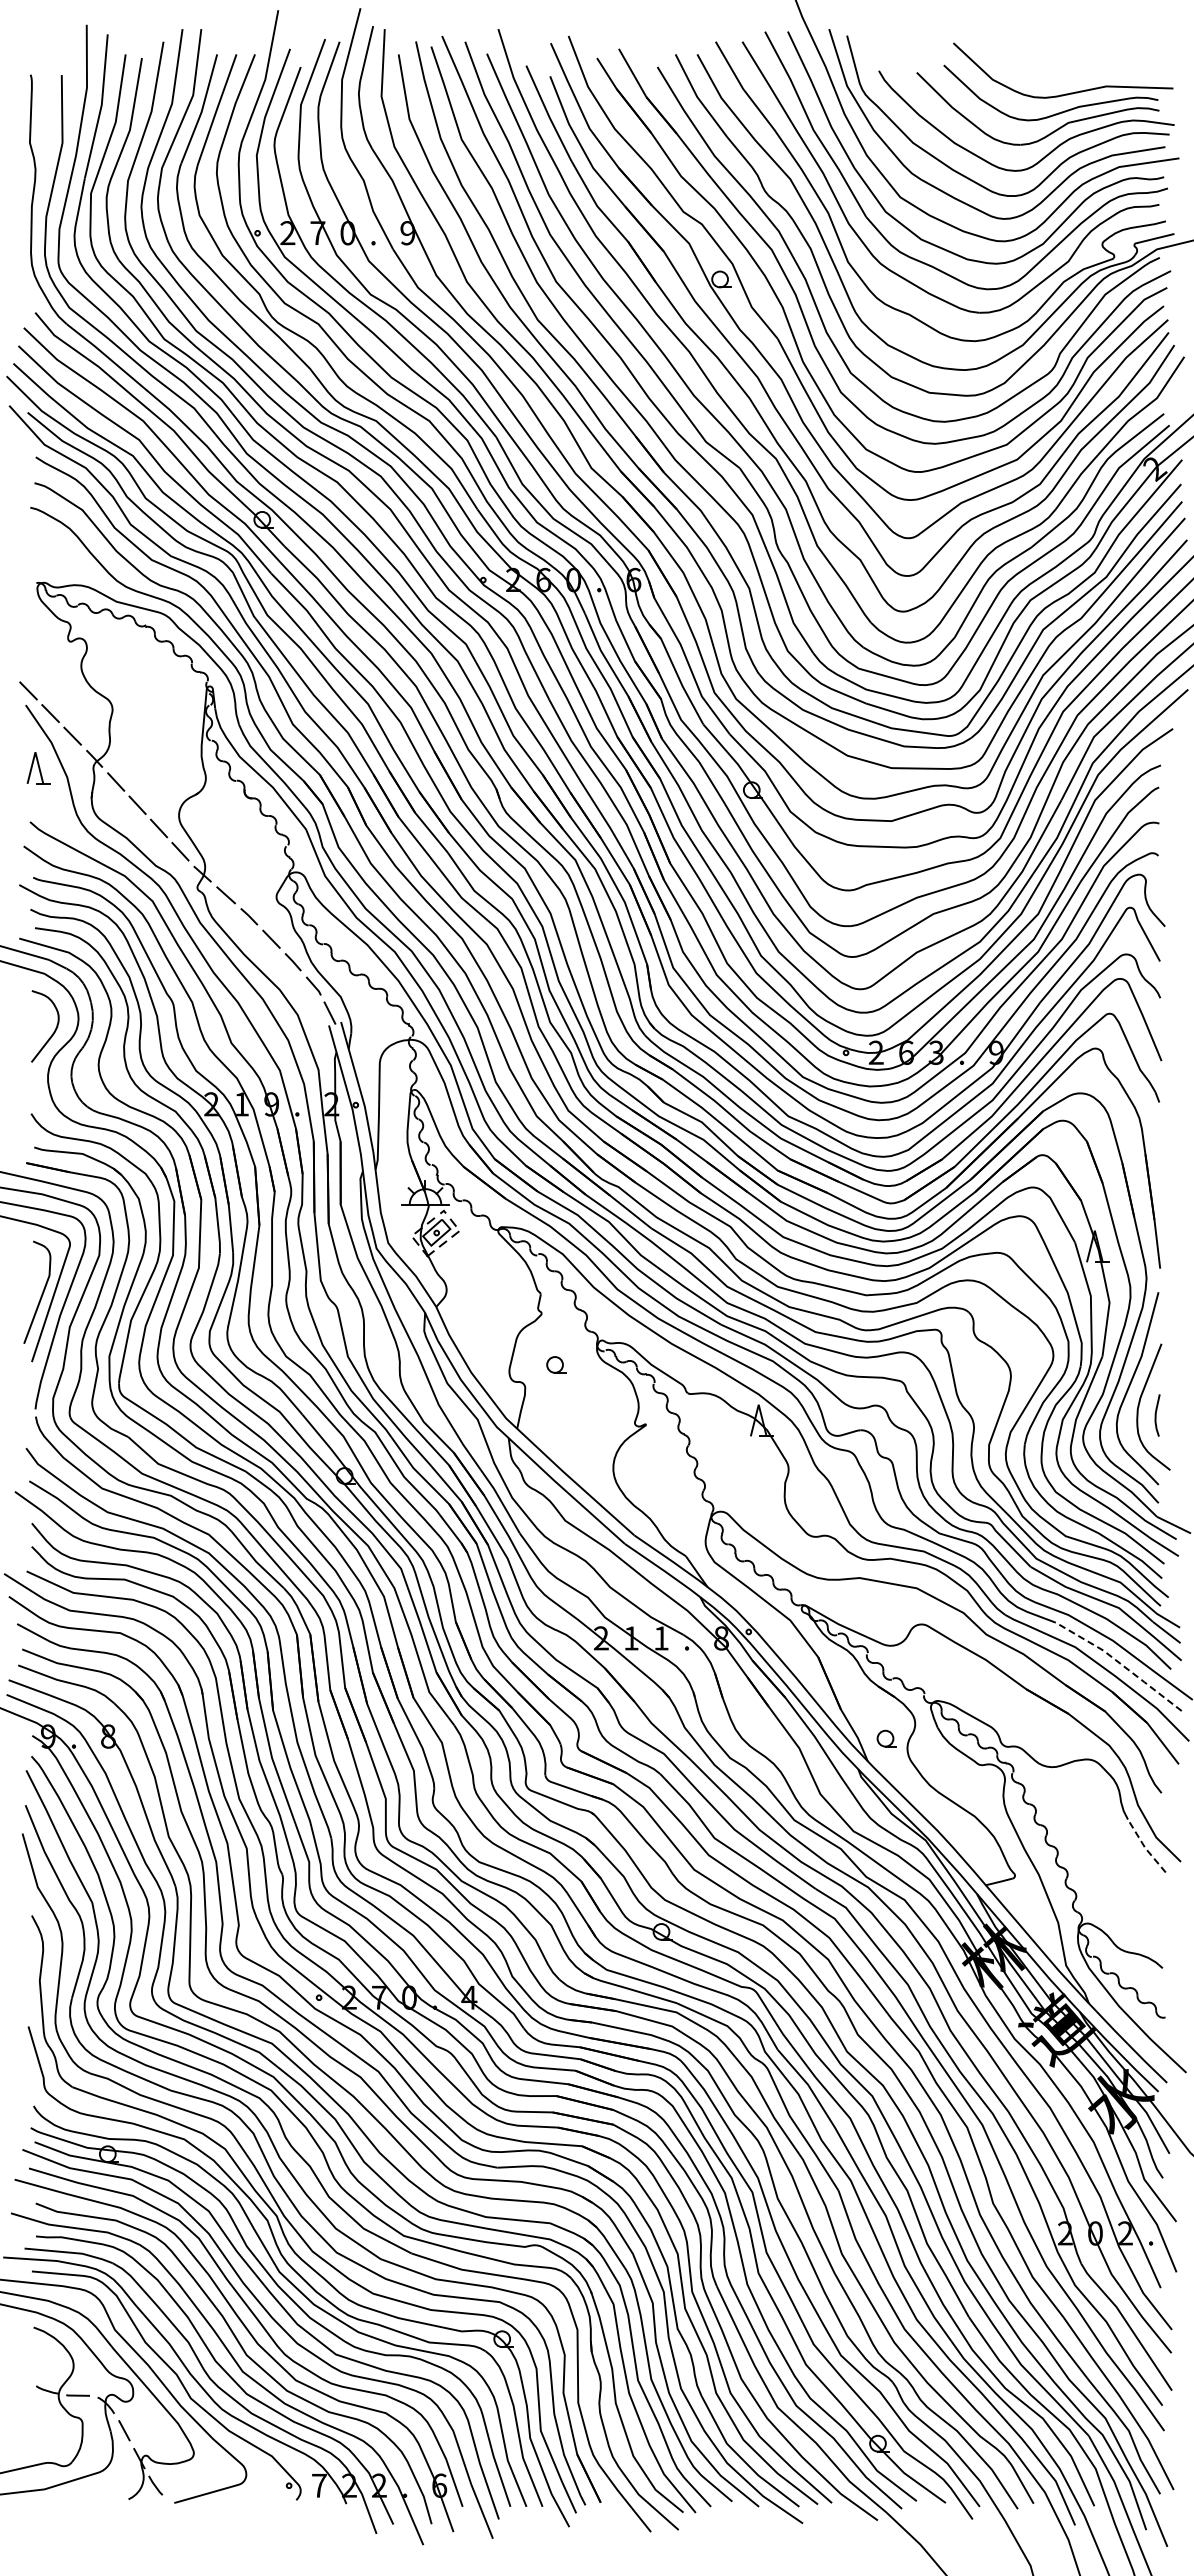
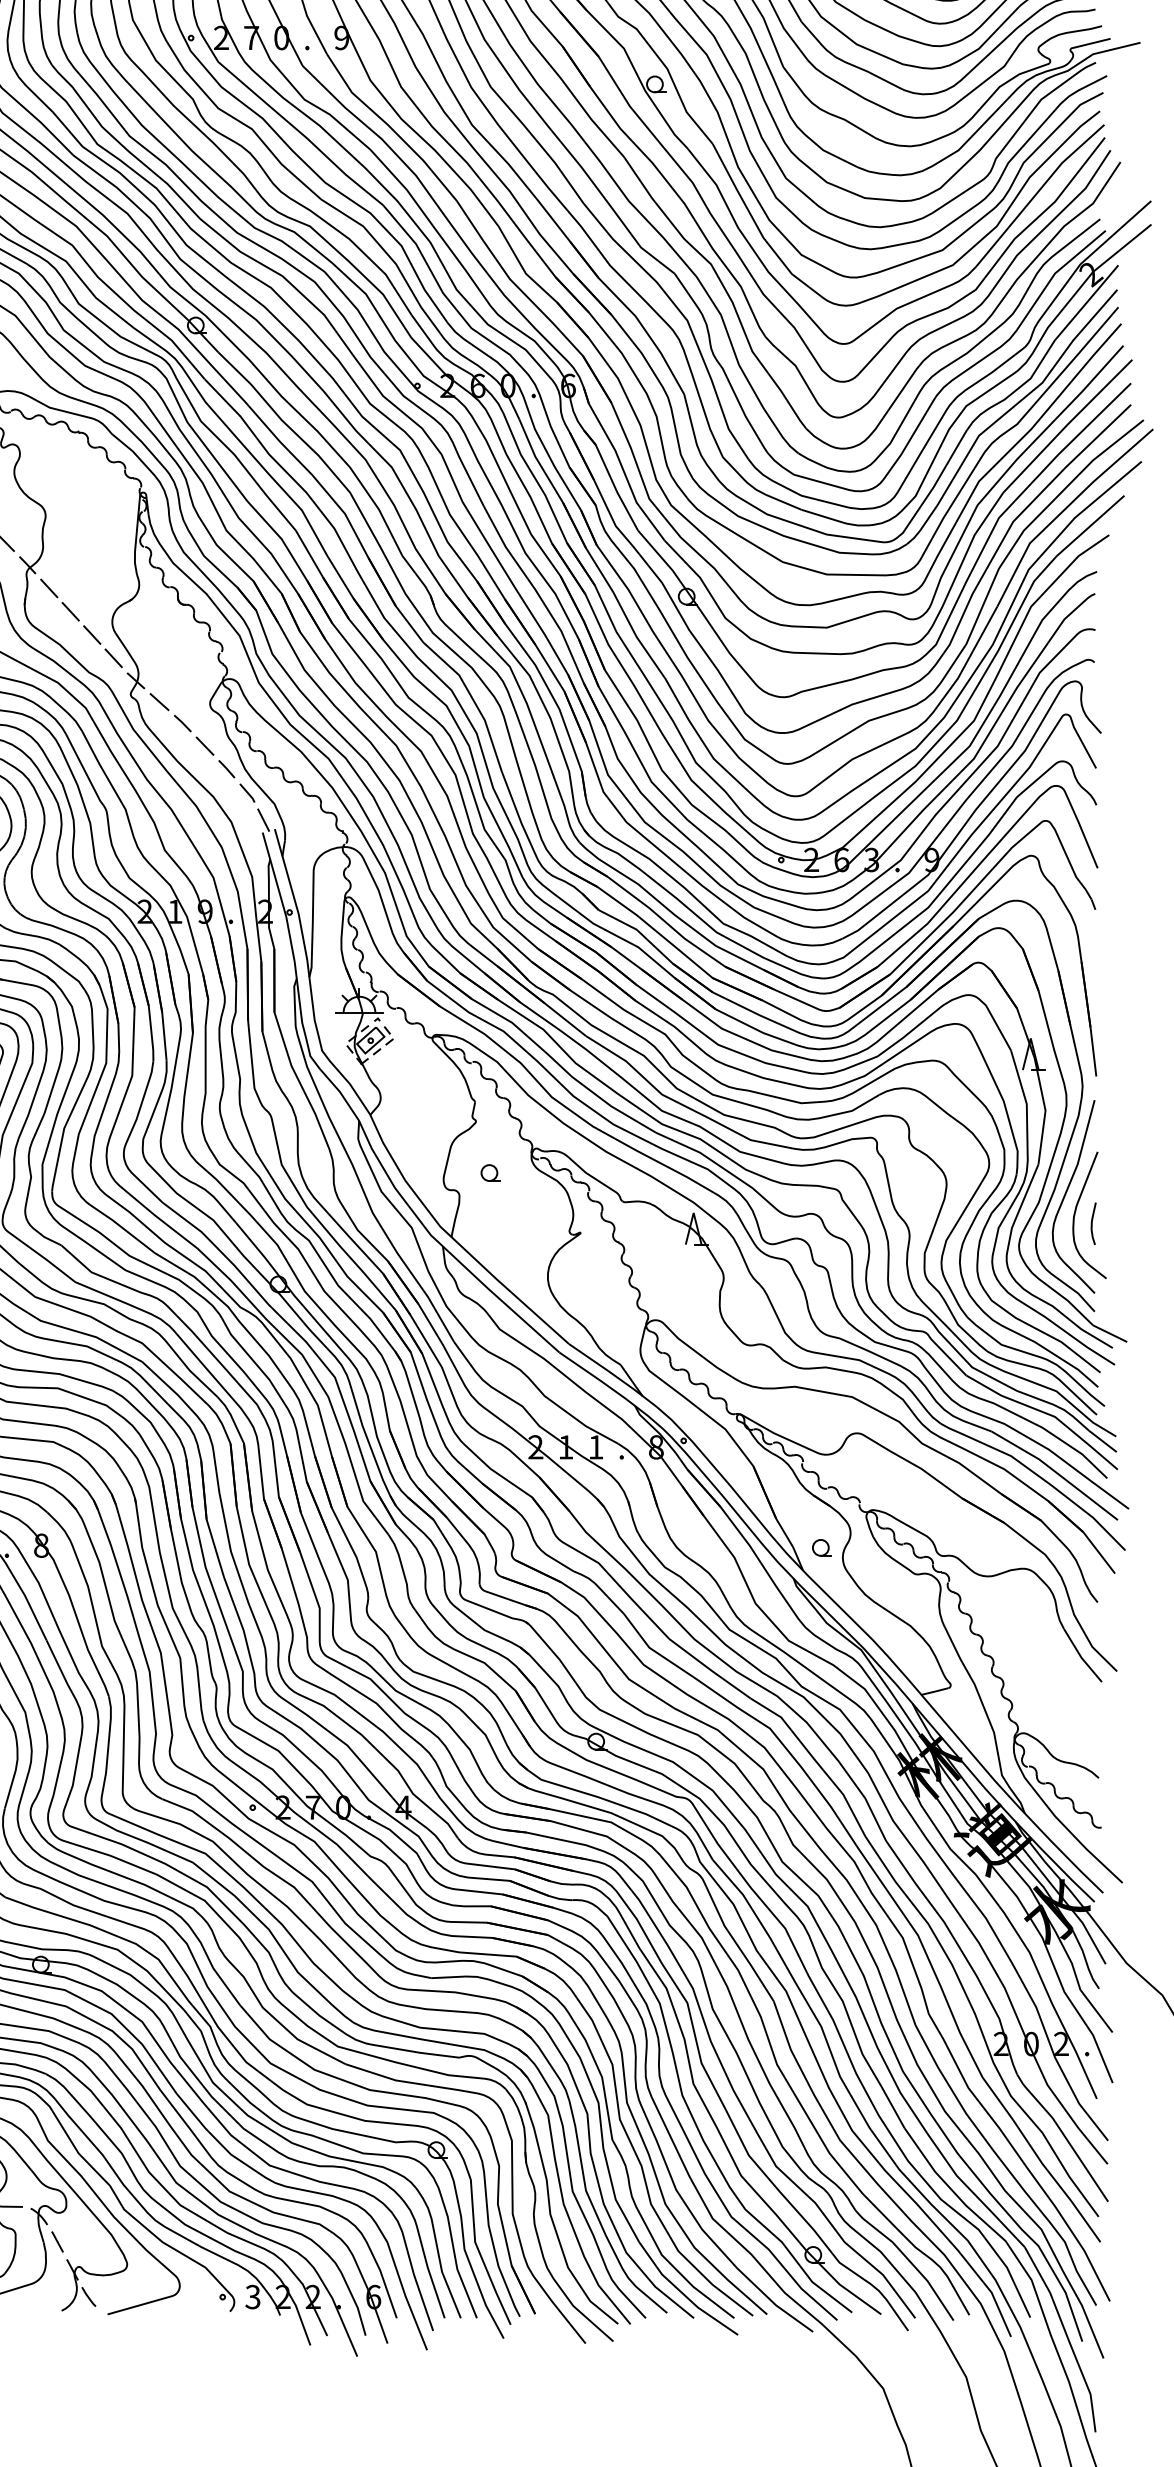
line: (1120, 1663) -> (1056, 1472), dashed -> solid
line: (1144, 1847) -> (1080, 1657), dashed -> solid
text: (318, 2485) -> (252, 2296), 7 -> 3

